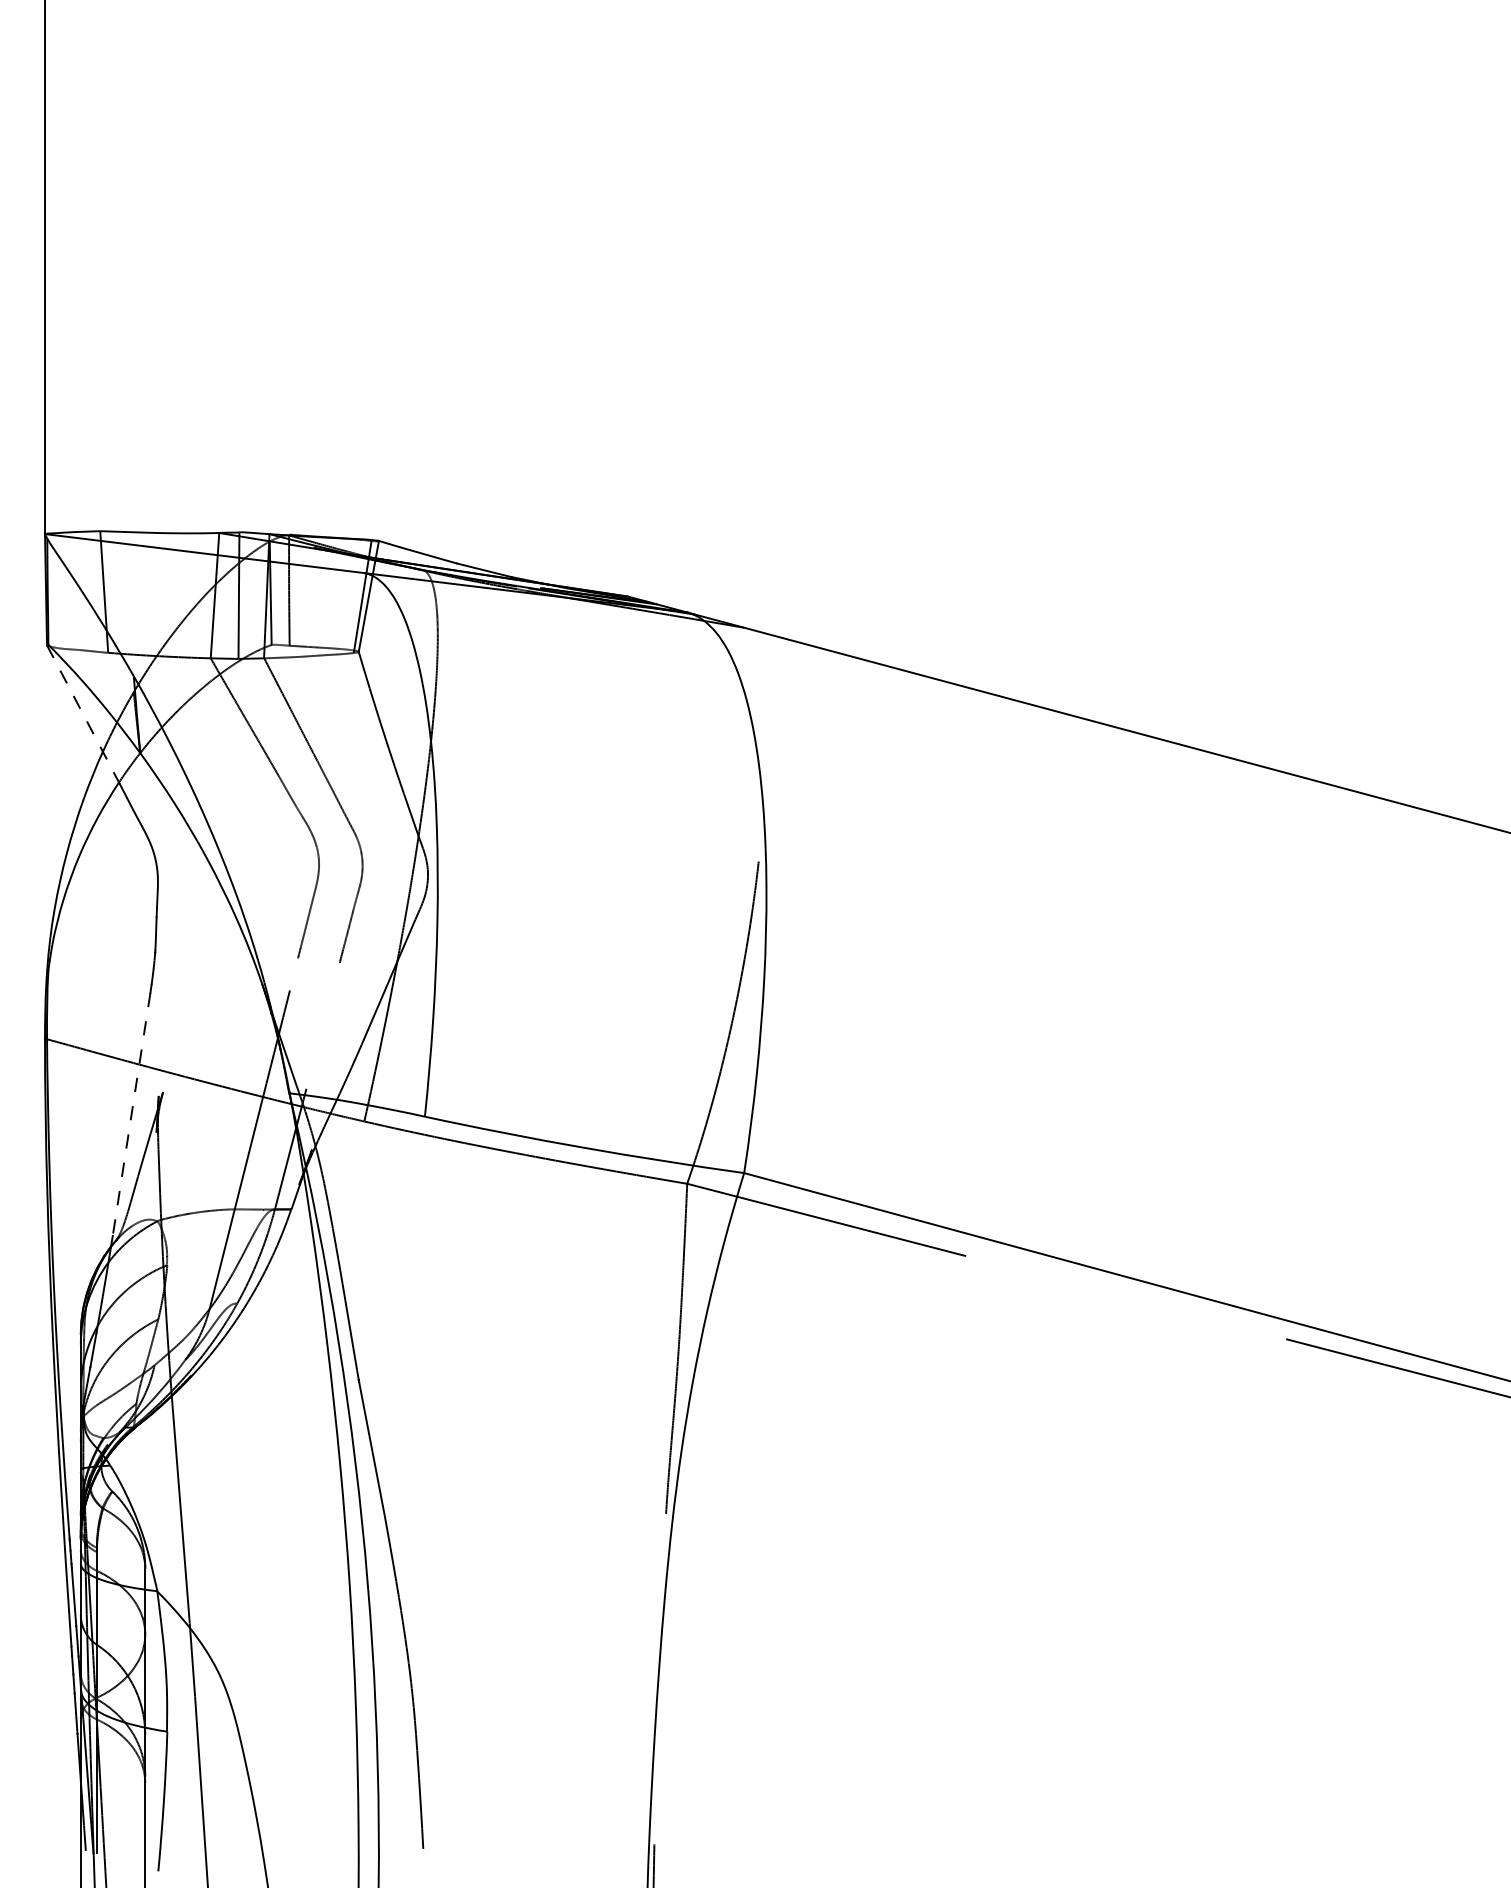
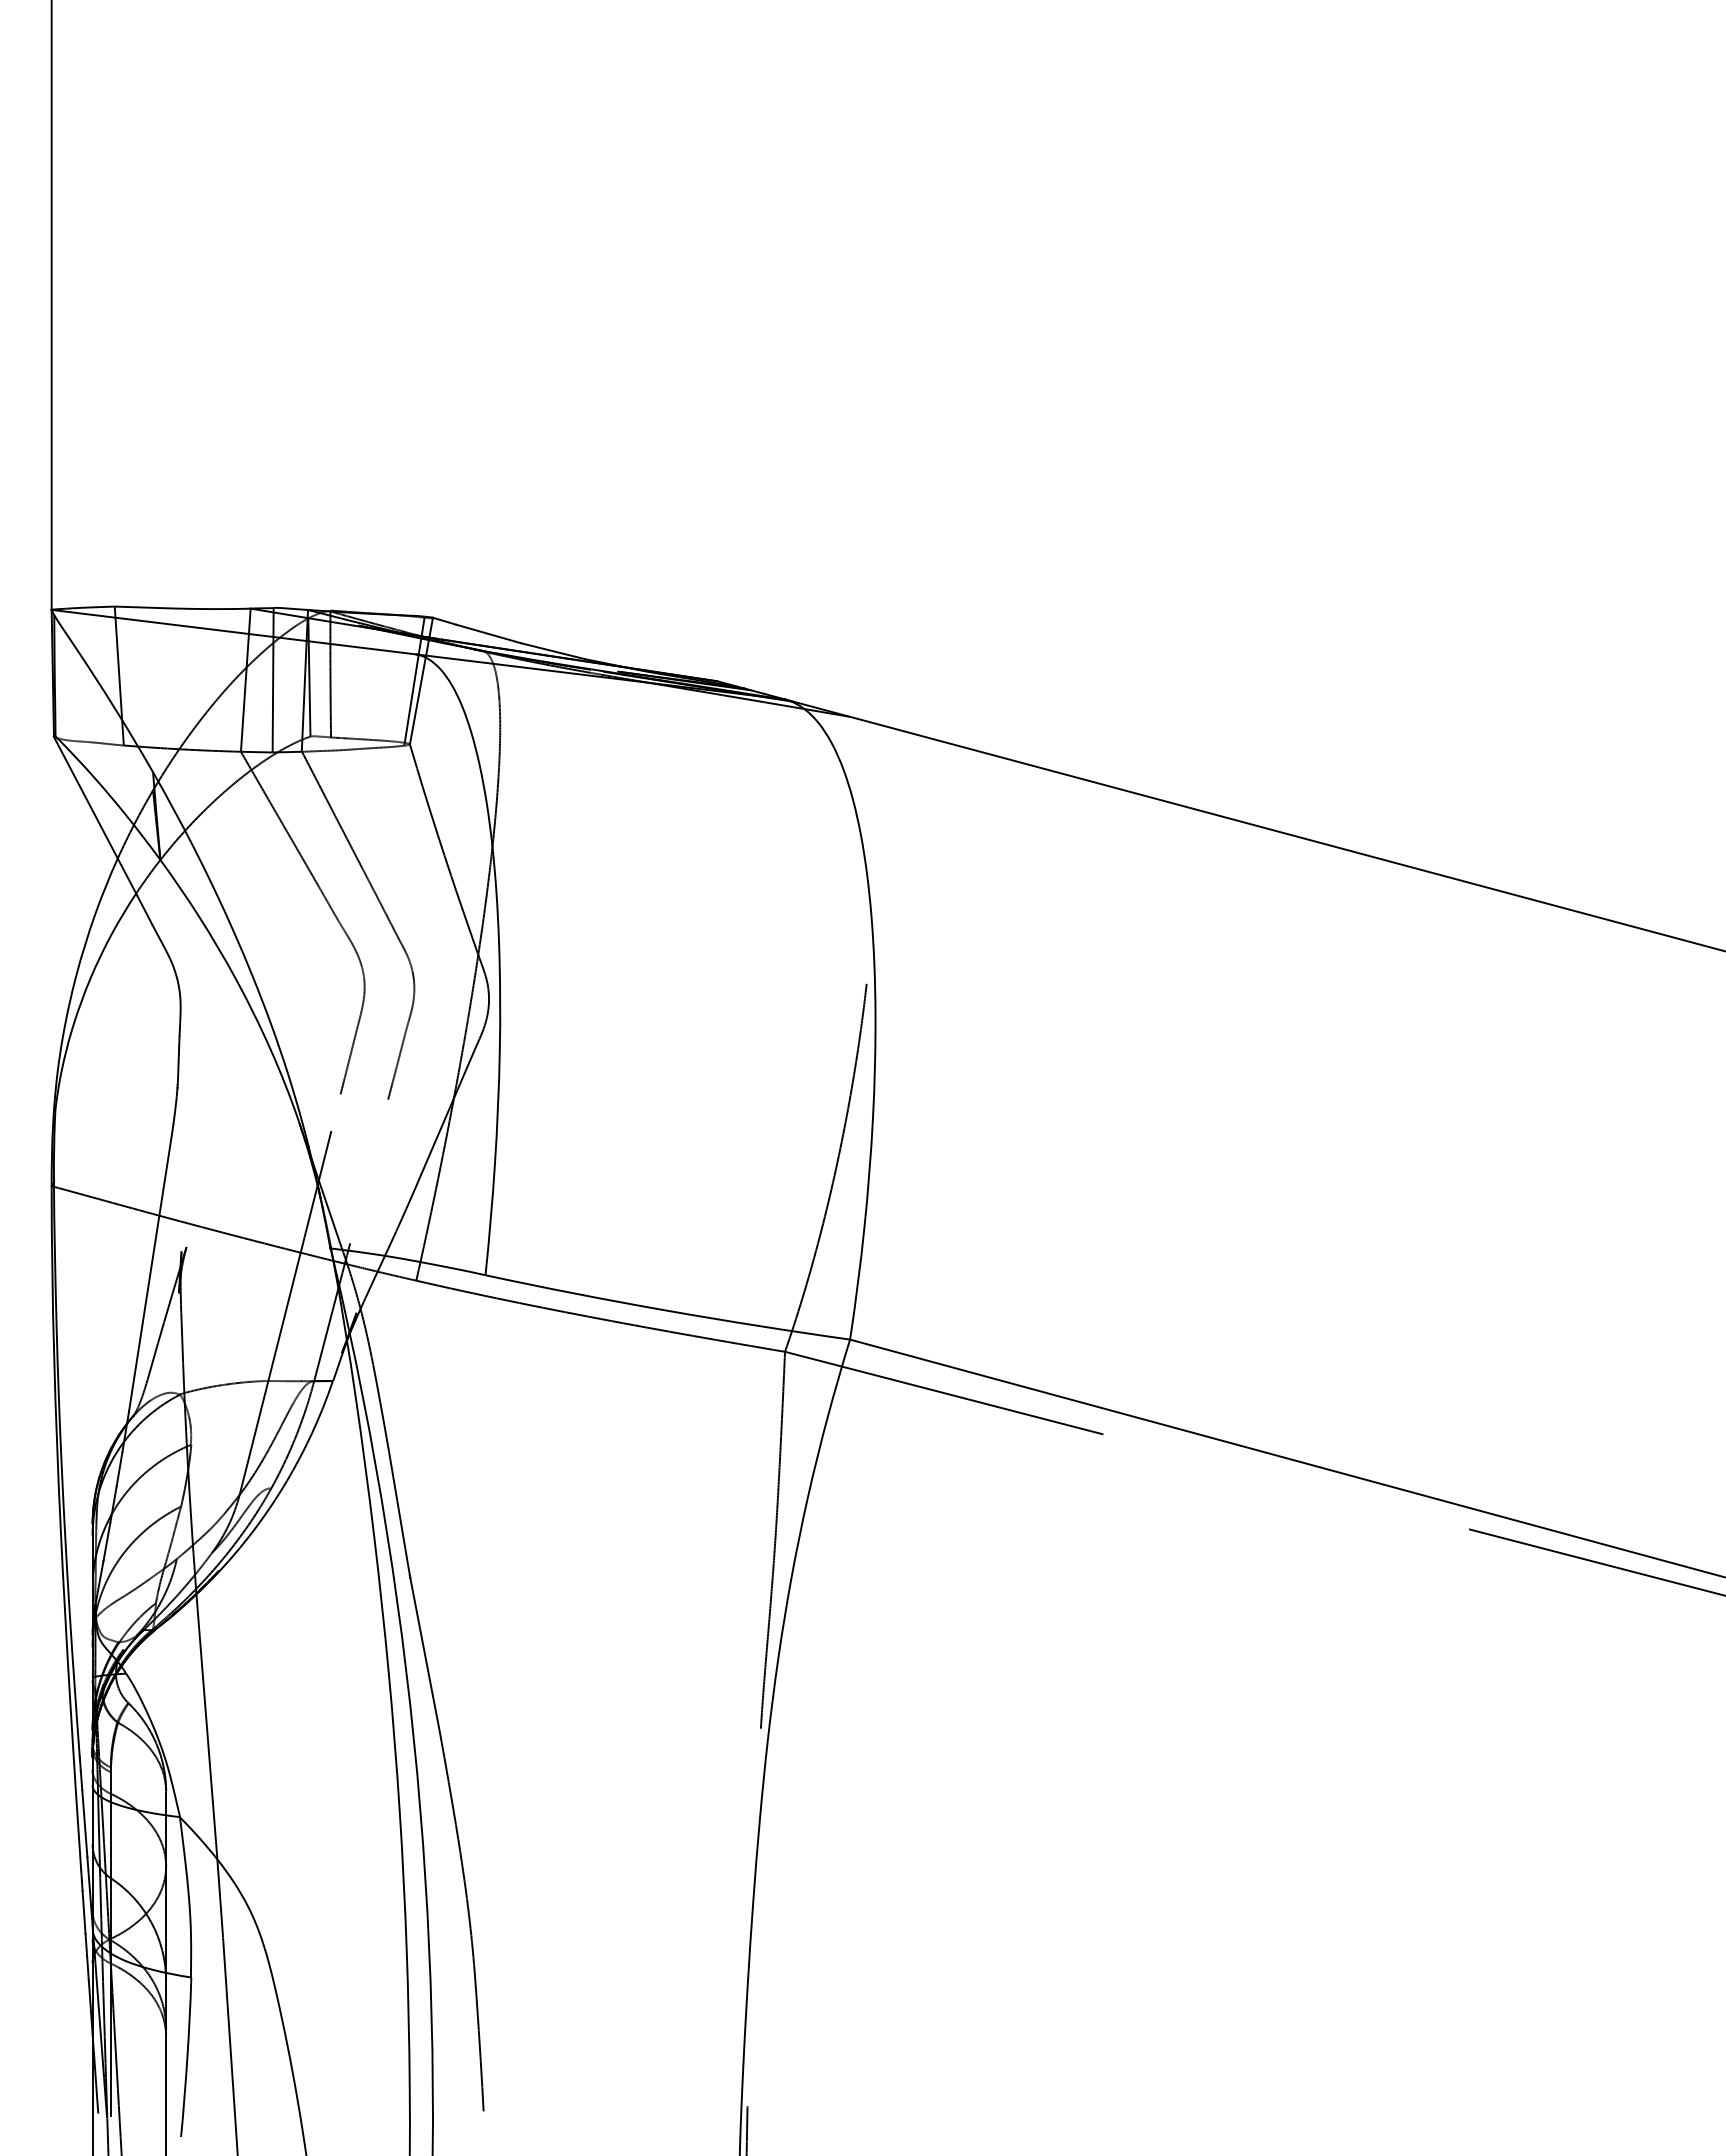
line: (83, 715) -> (95, 816), dashed -> solid
line: (131, 1115) -> (150, 1273), dashed -> solid

